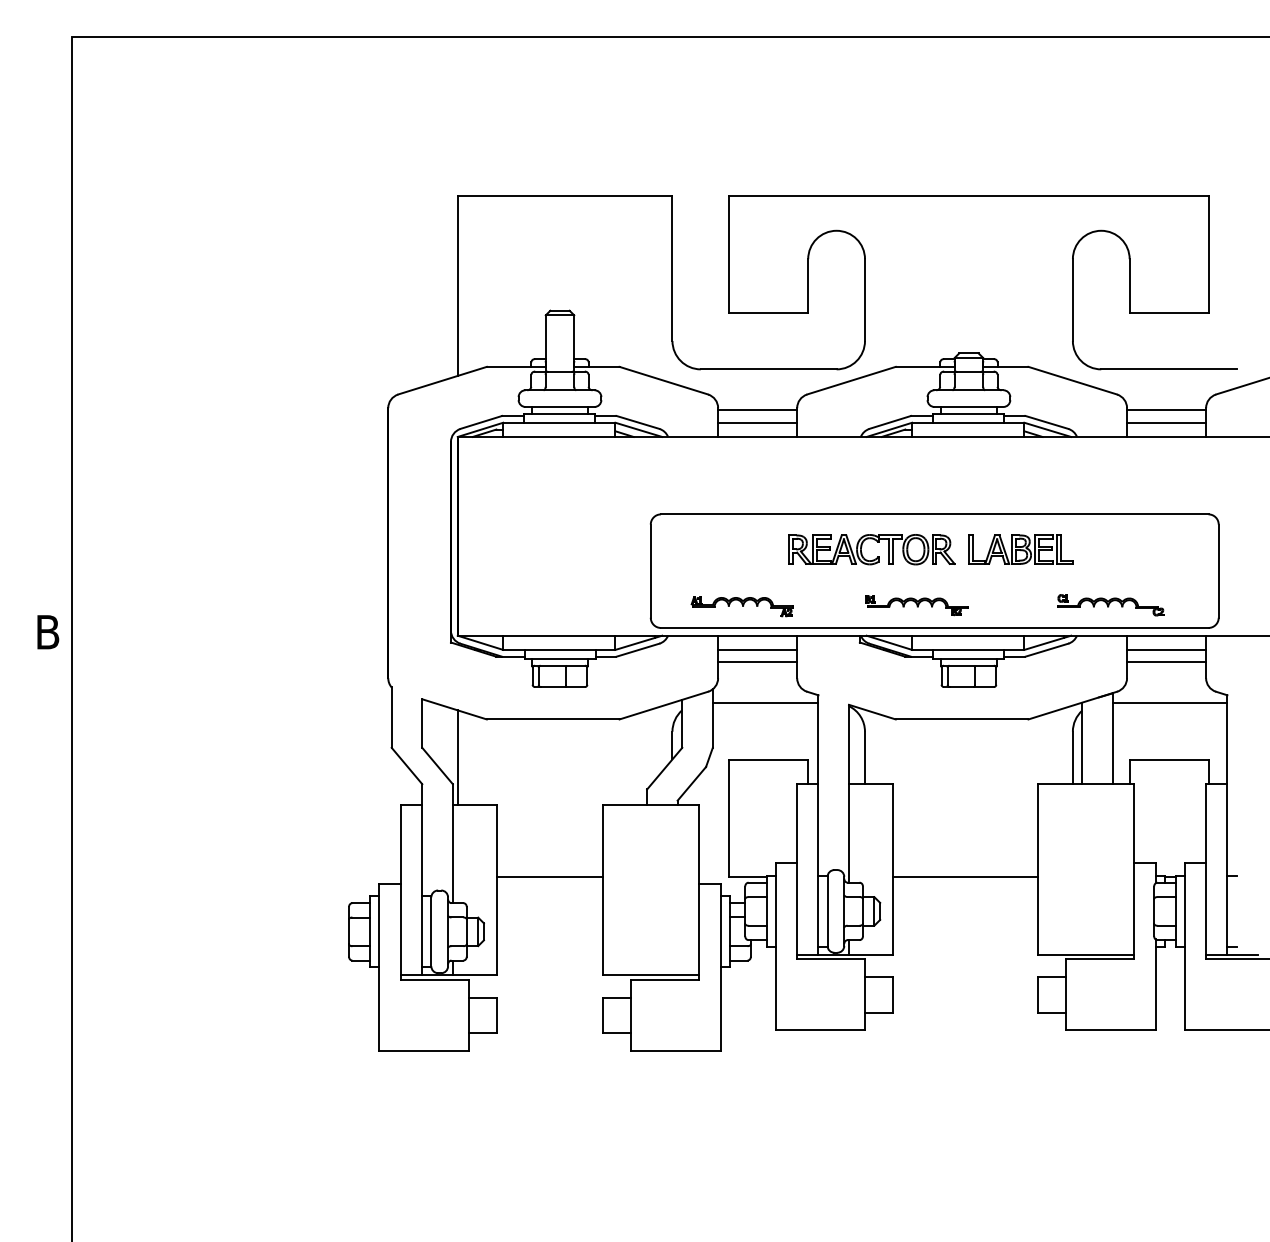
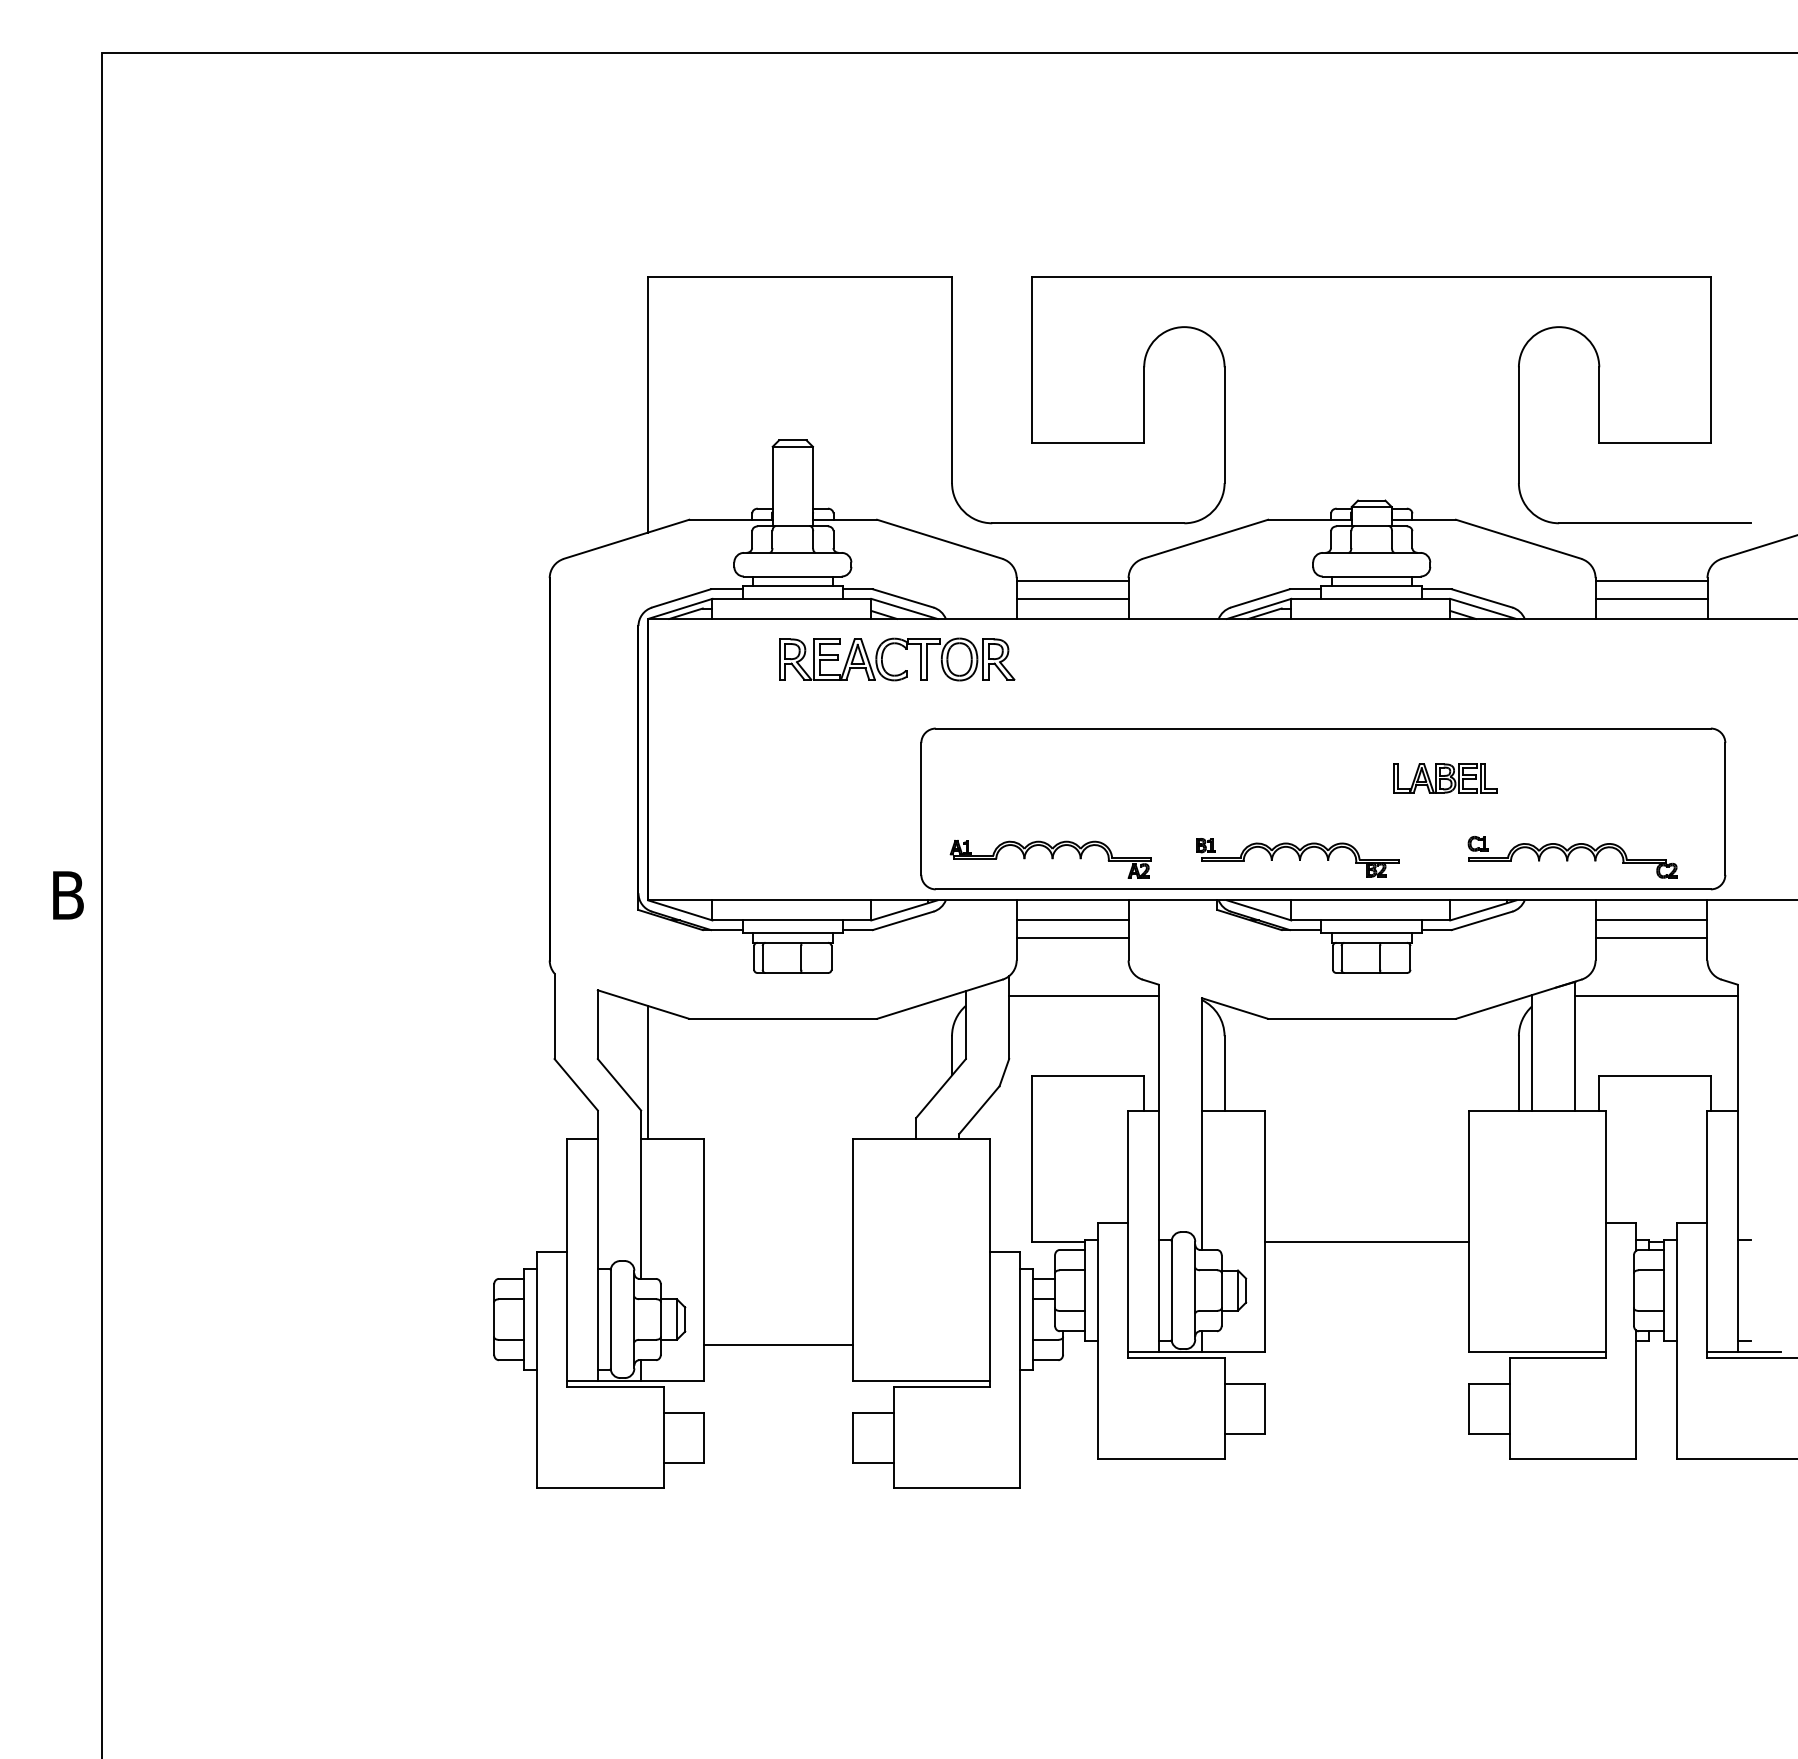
part: (877, 542) -> (905, 649), moved
part: (1021, 549) -> (1445, 778), size x0.7
part: (1110, 604) -> (1572, 856), size x1.4
part: (916, 605) -> (1297, 857), size x1.4
part: (742, 606) -> (1050, 859), size x1.4
line: (549, 877) -> (778, 1345), moved

